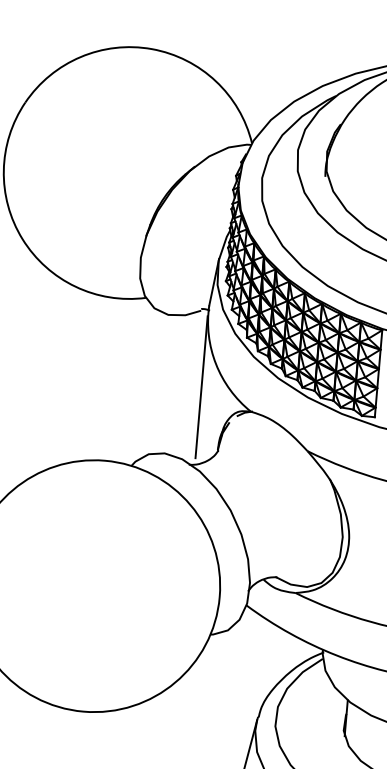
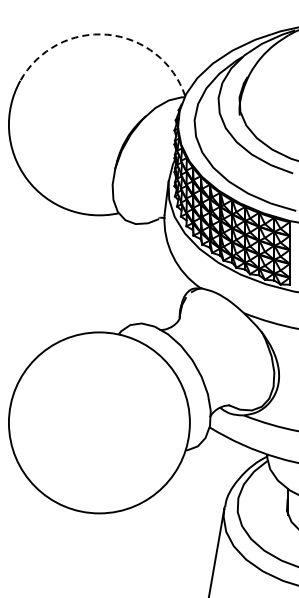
arc: (151, 48) -> (107, 34), solid -> dashed
line: (202, 386) -> (164, 273), removed

